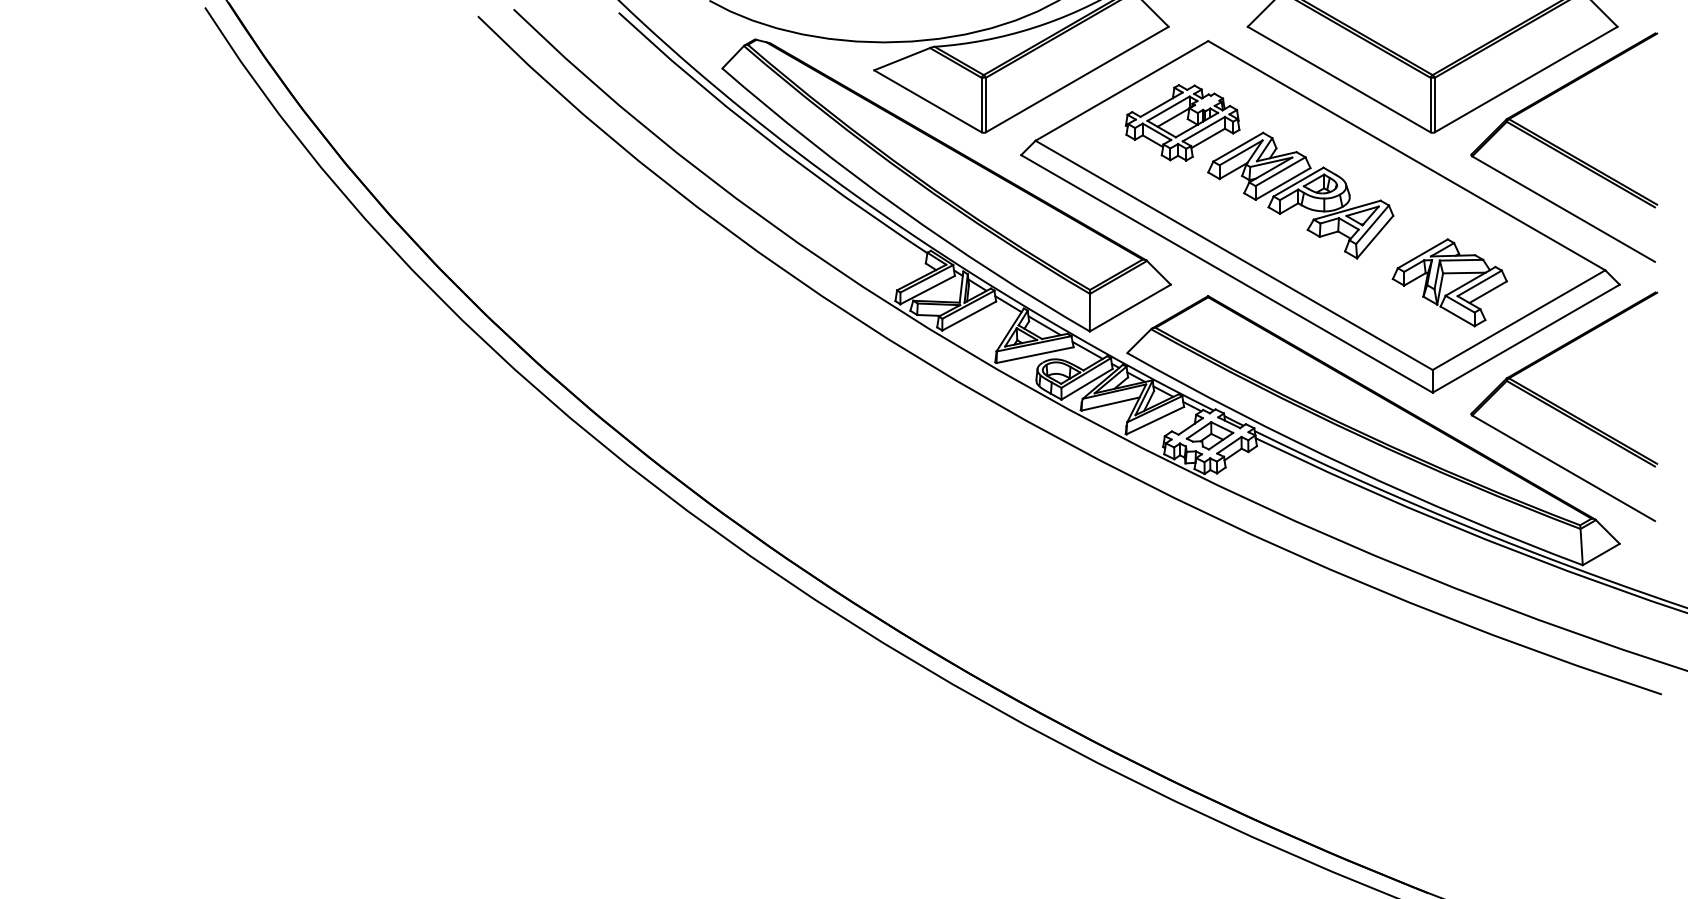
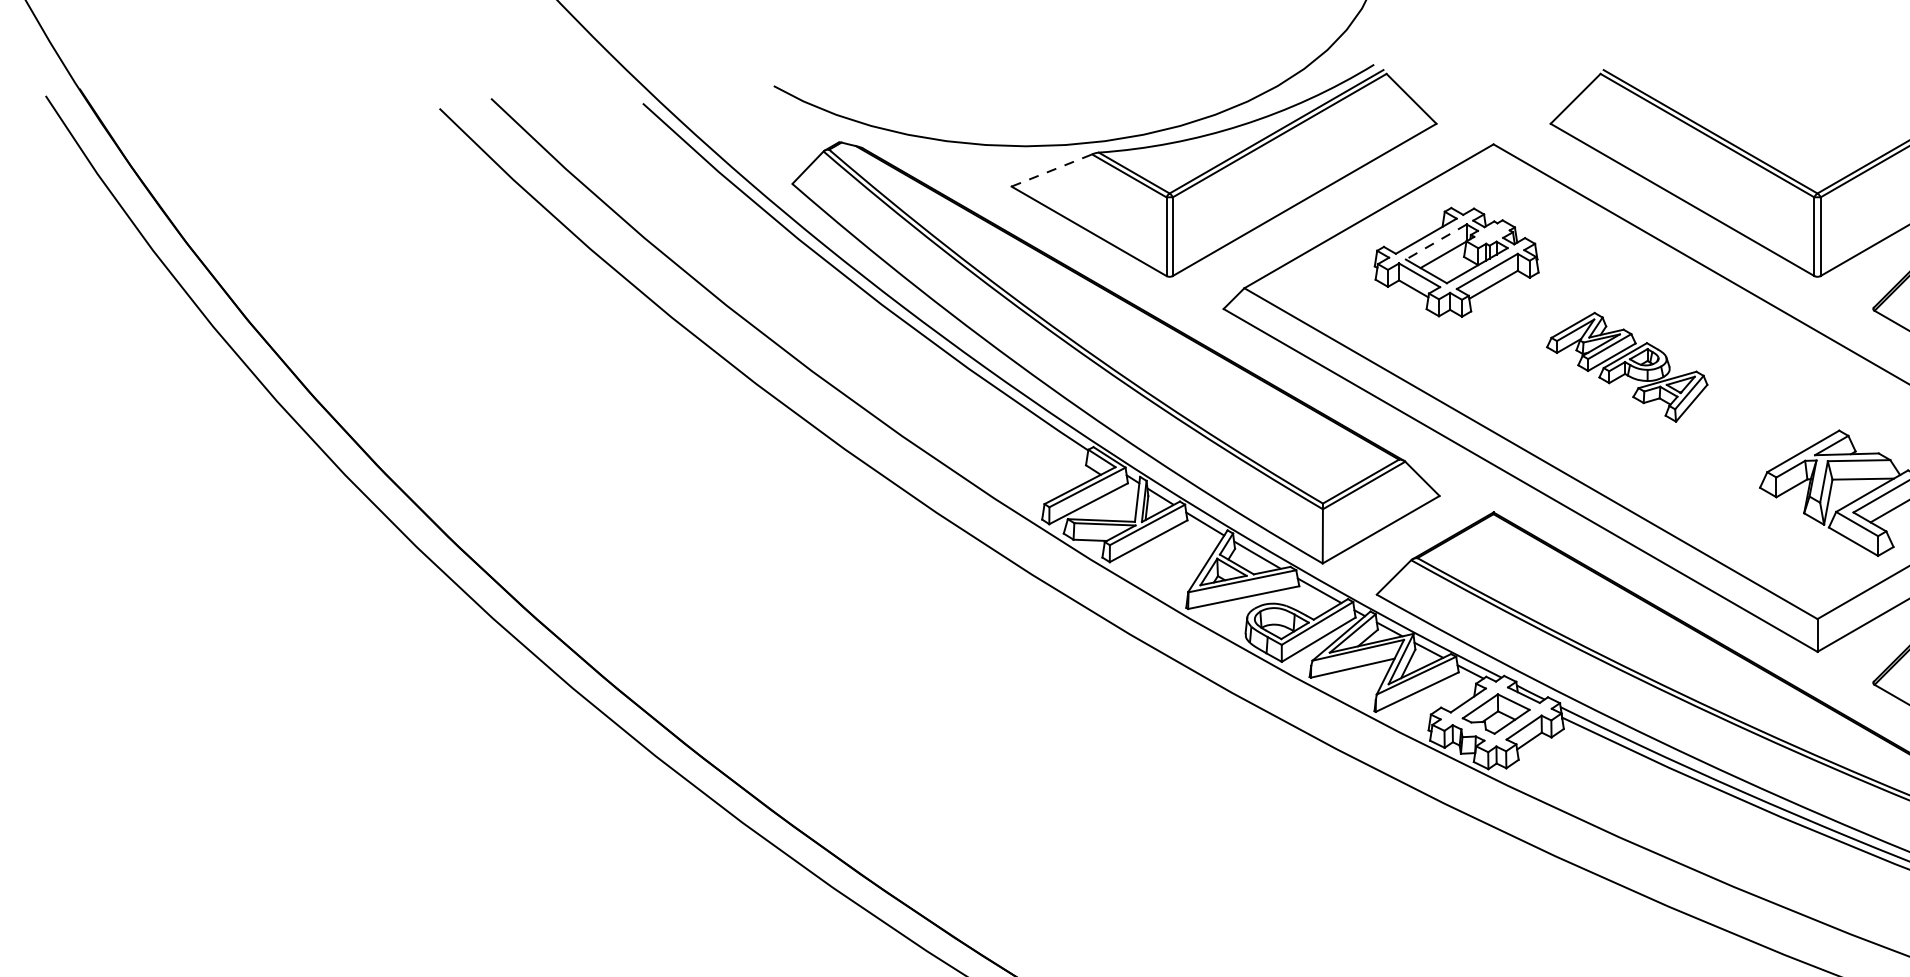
line: (902, 59) -> (1052, 170), solid -> dashed
line: (1168, 108) -> (1436, 241), solid -> dashed
part: (1300, 195) -> (1626, 367), size x0.6

